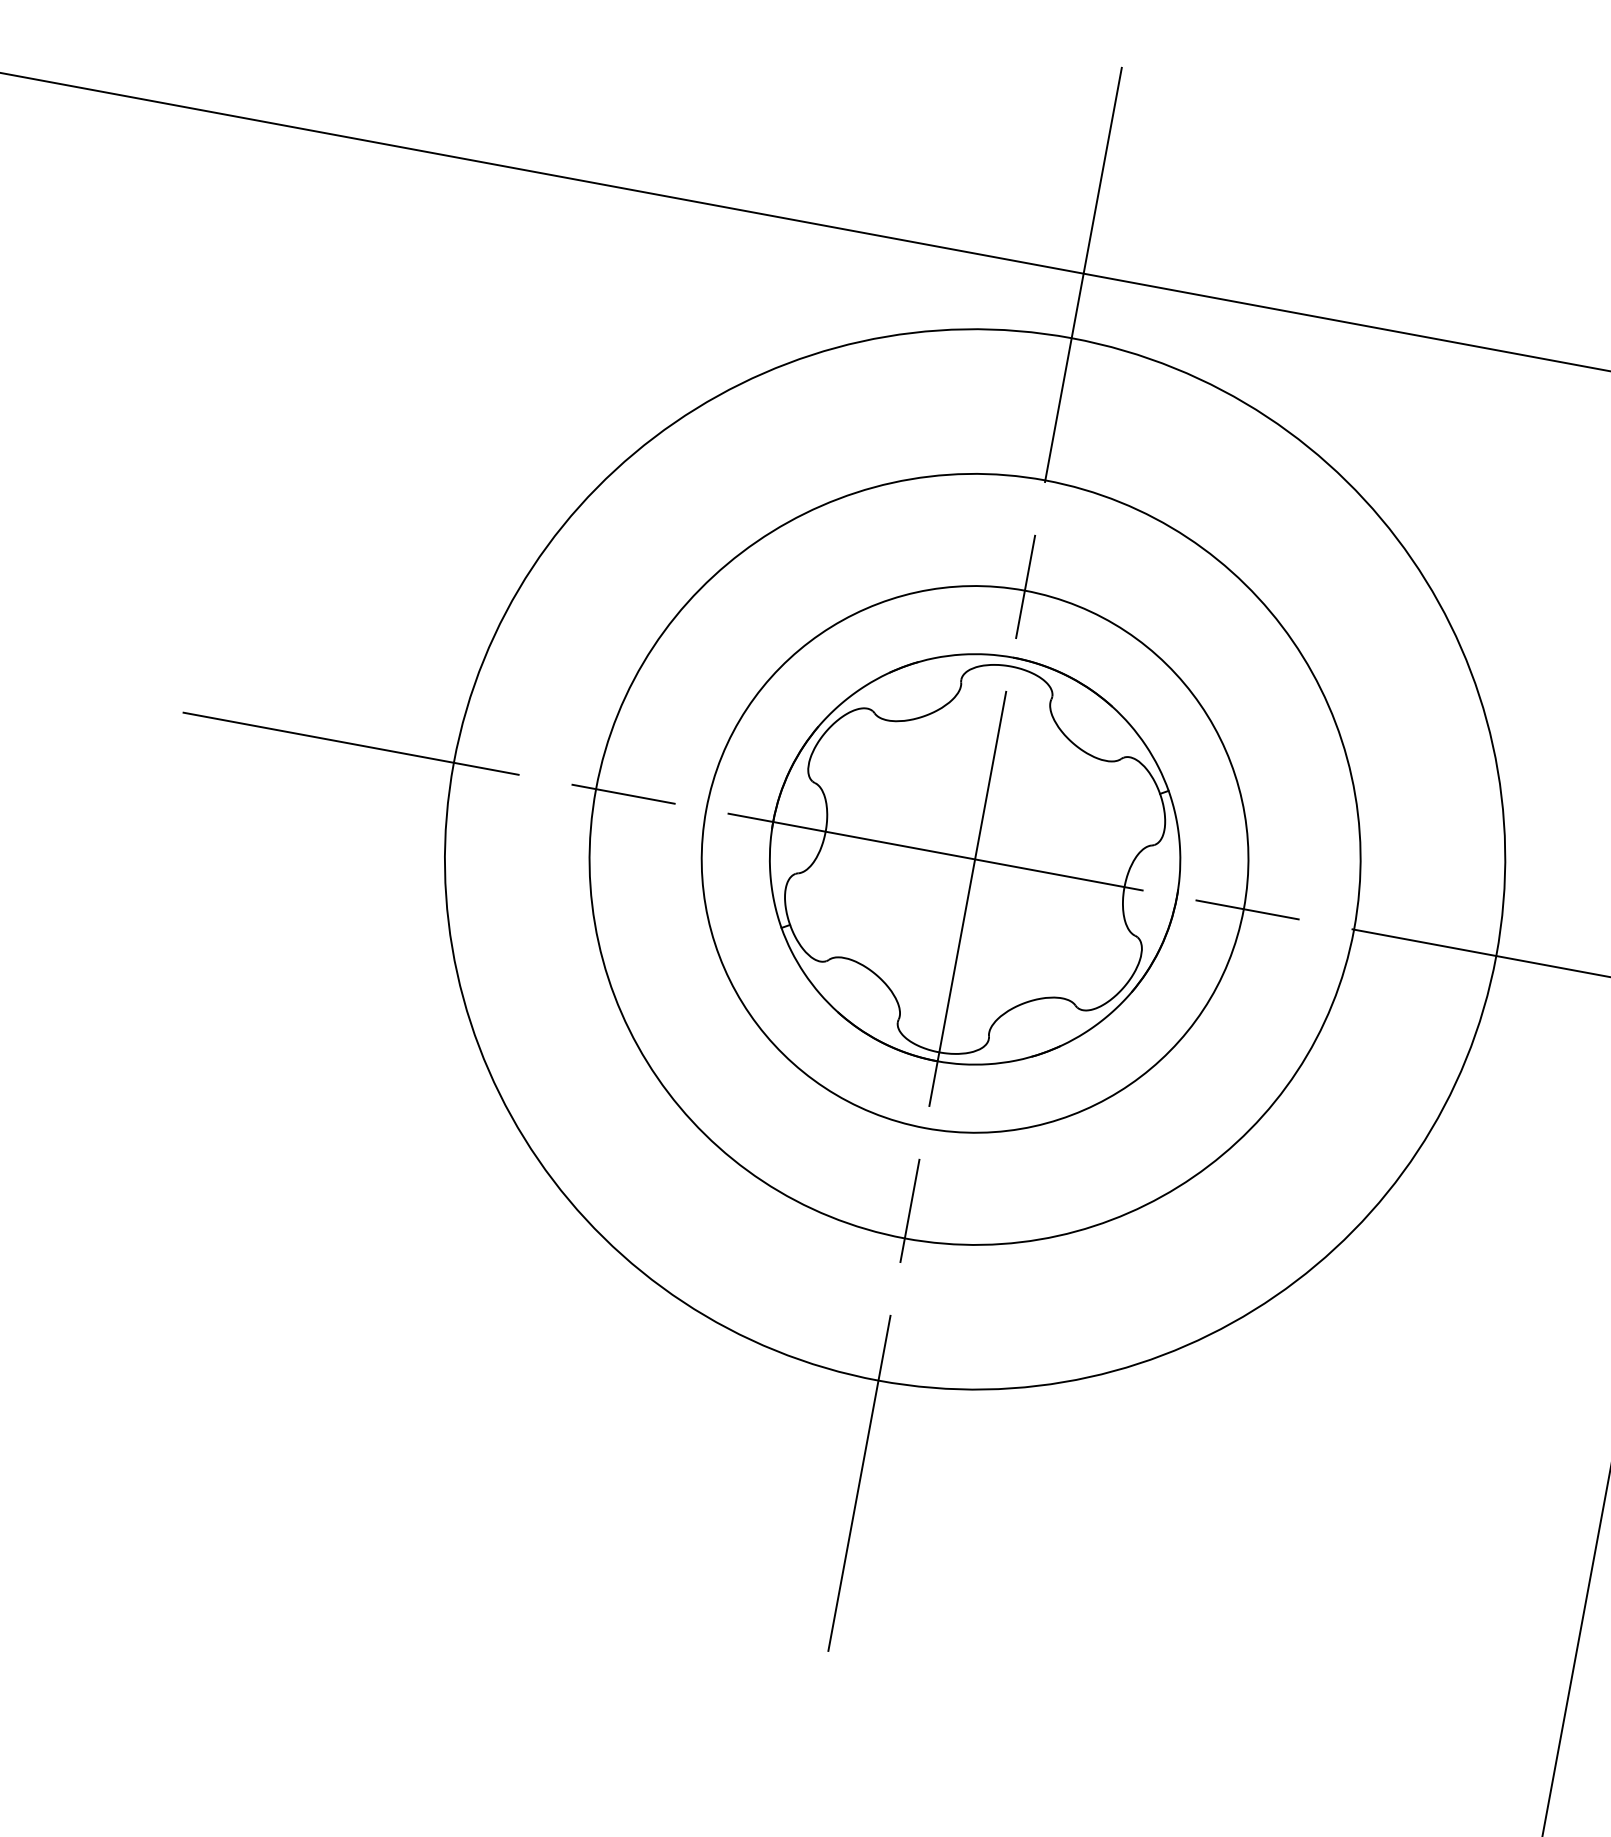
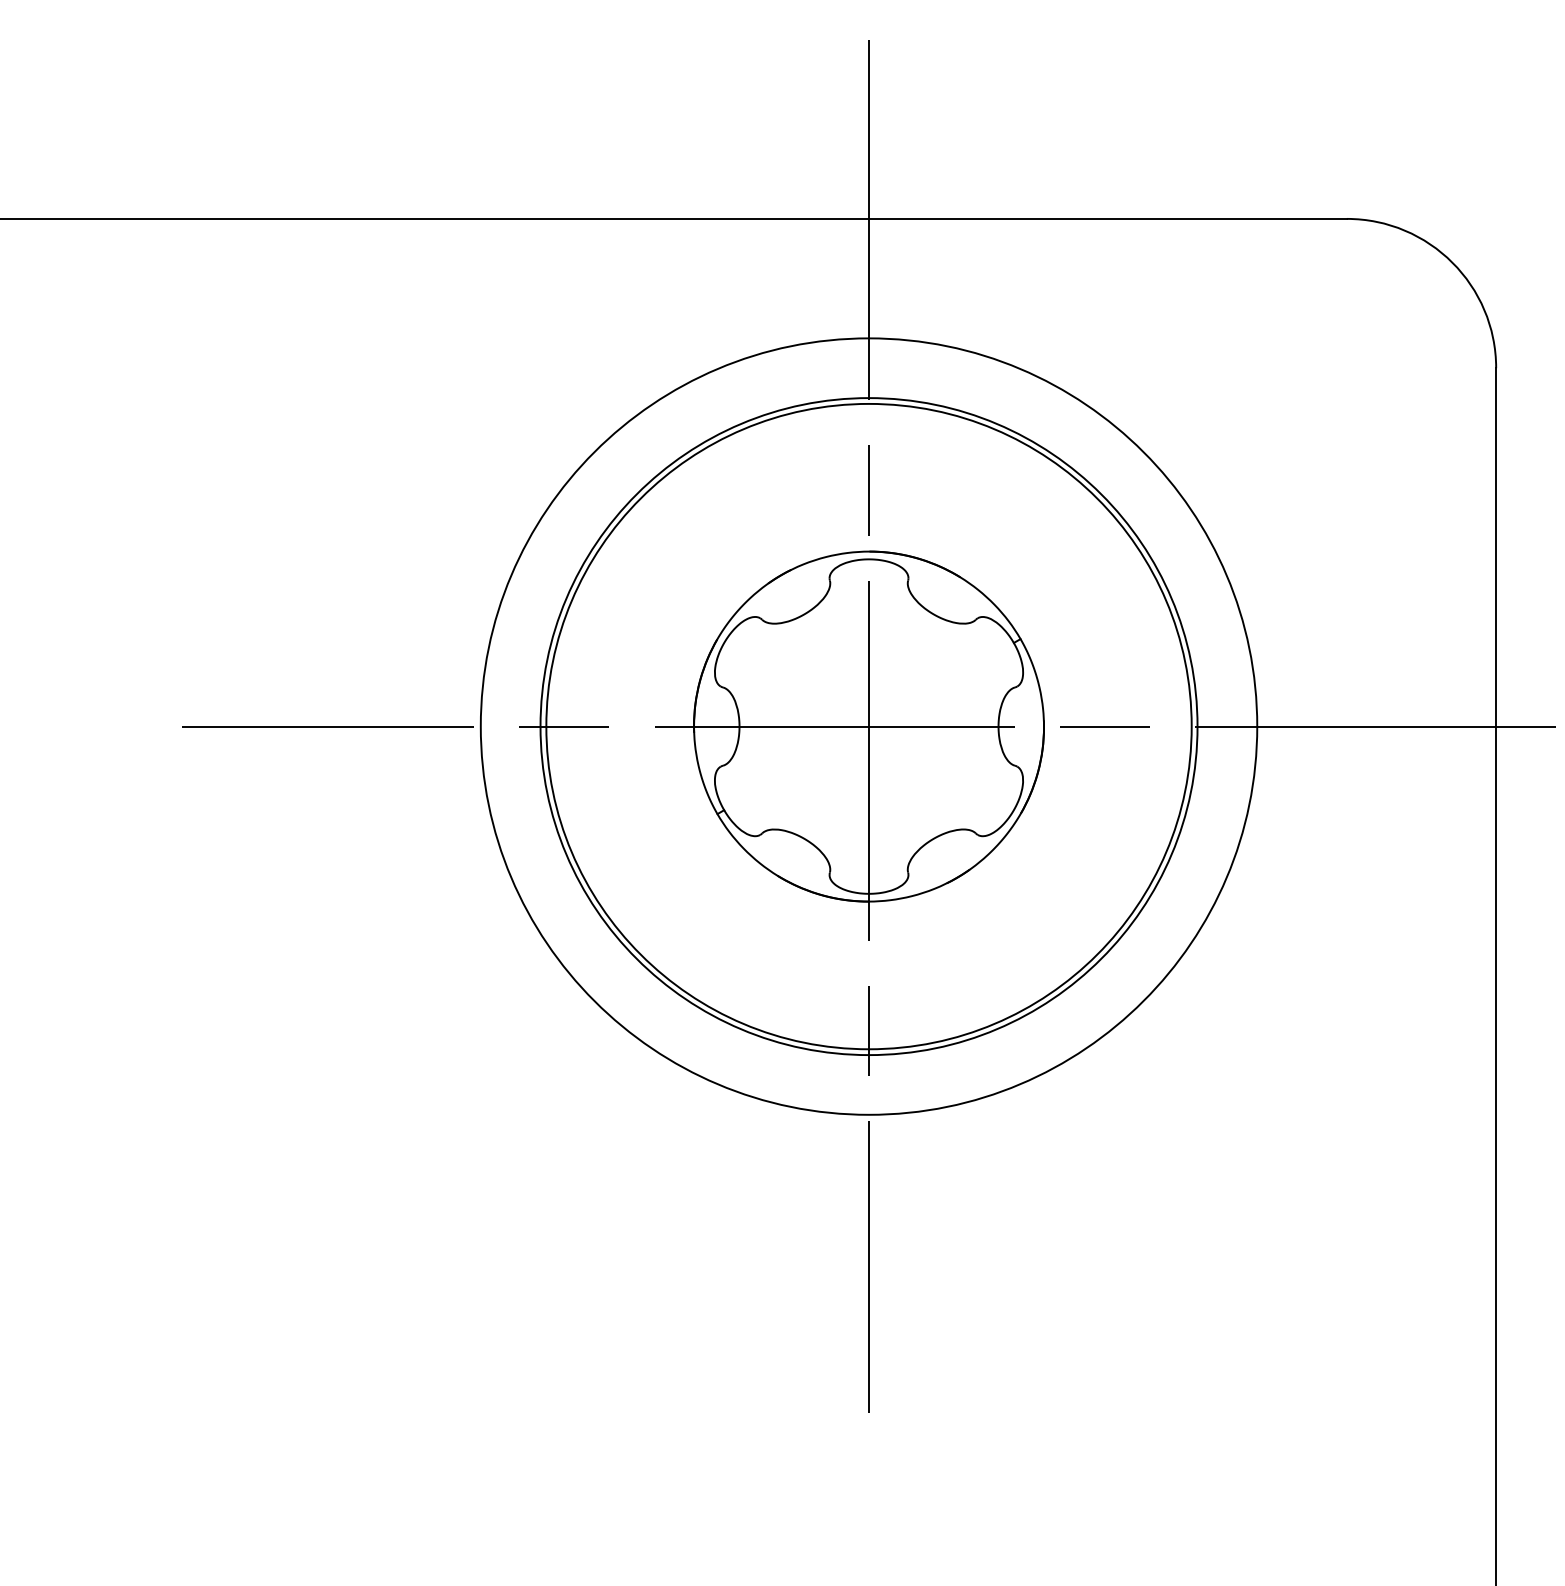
circle: (974, 859) -> (868, 726), size x0.71
circle: (974, 859) -> (868, 726), size x1.67

